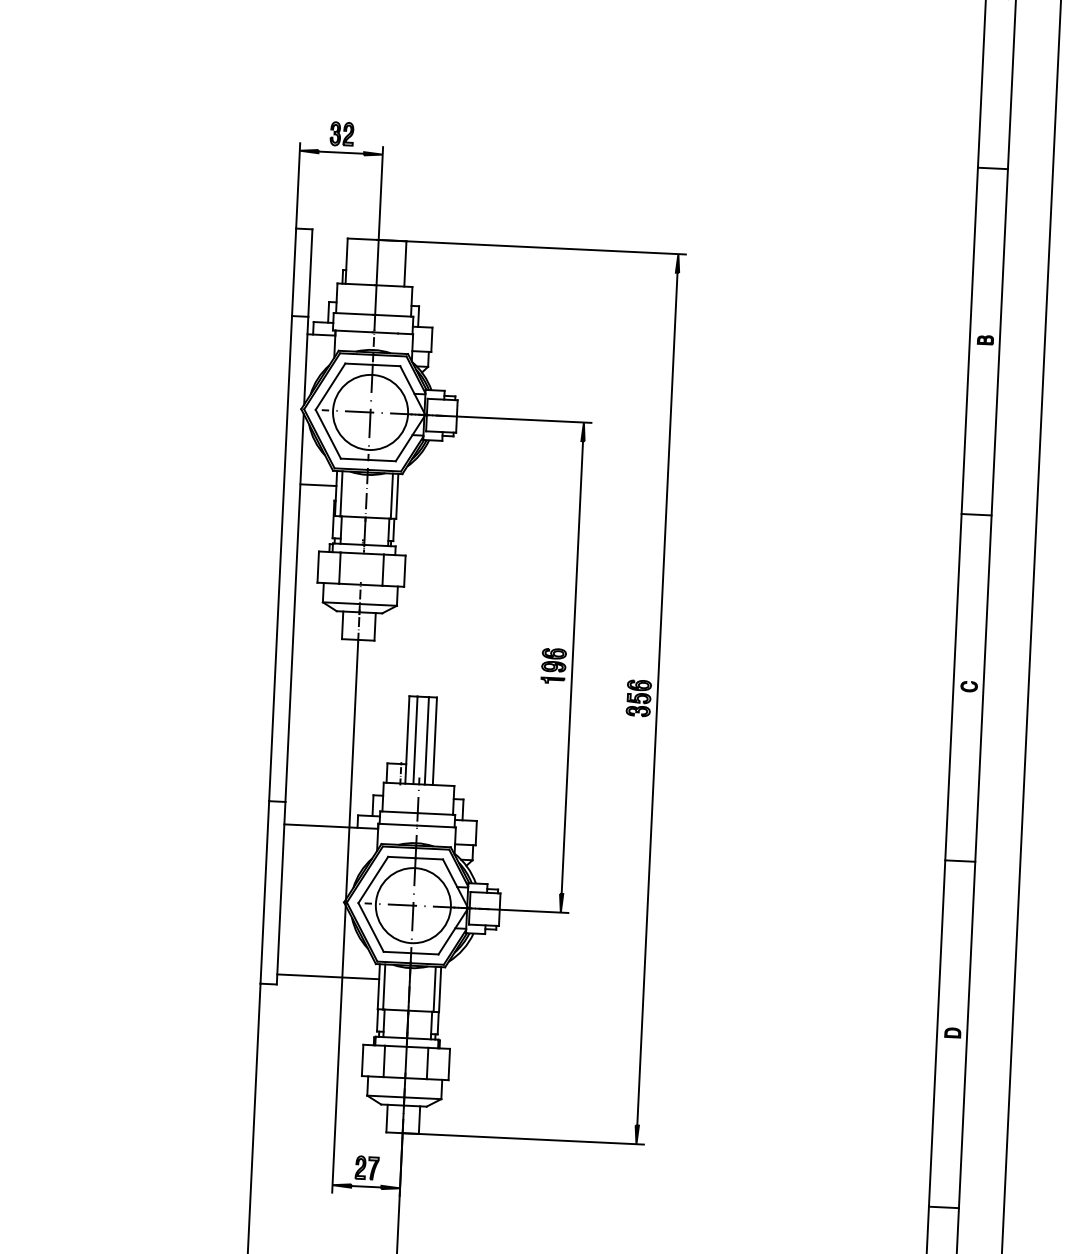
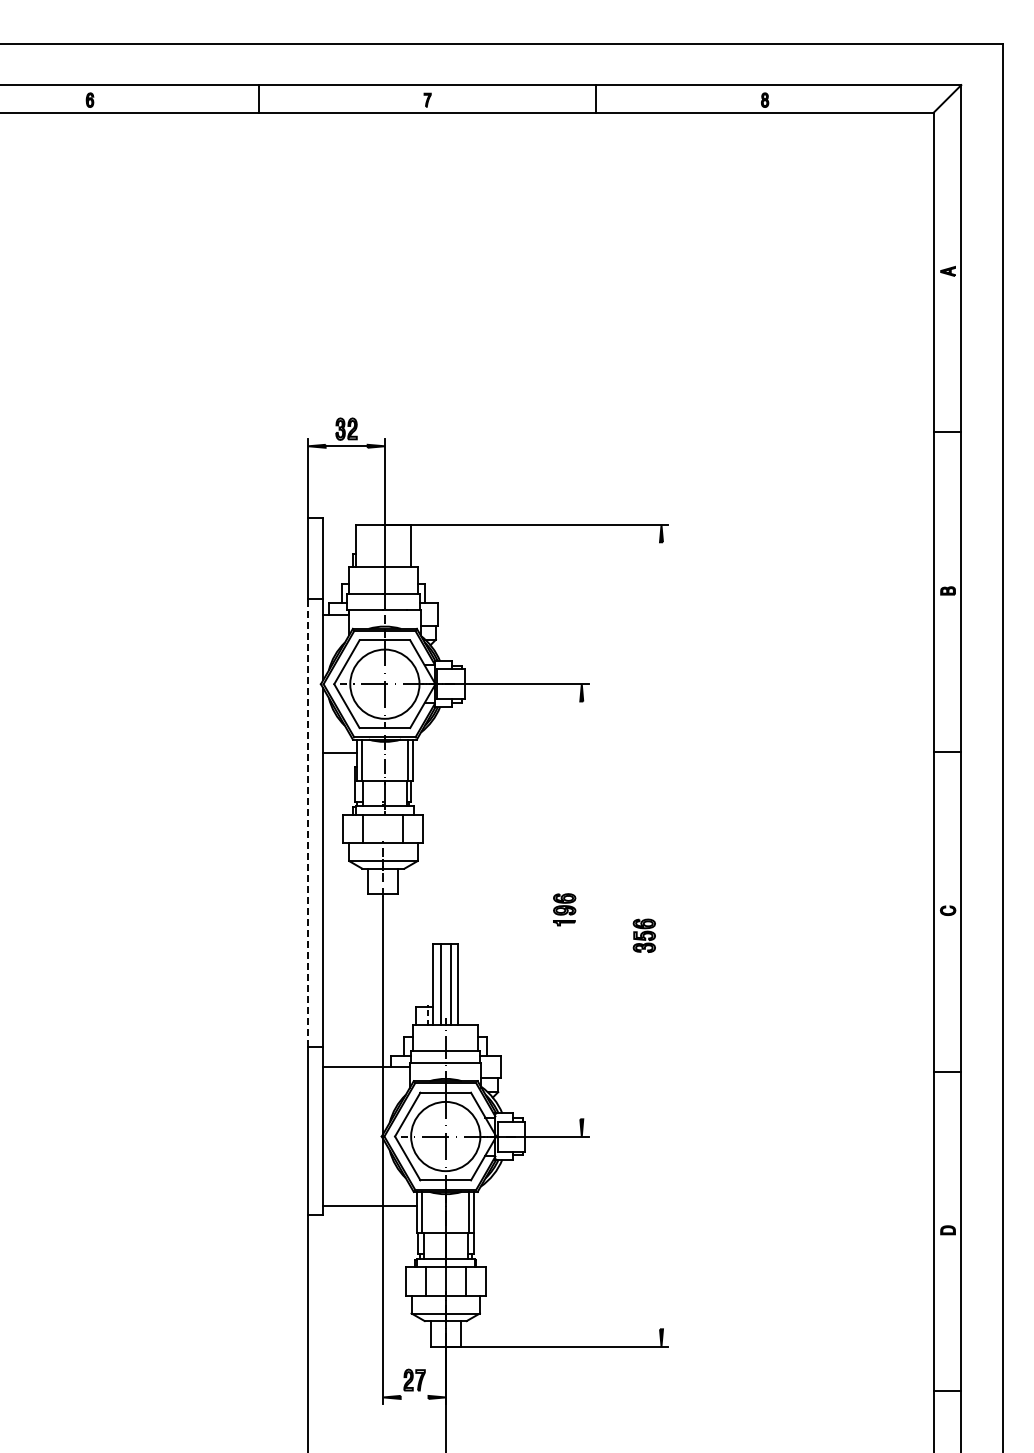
line: (280, 558) -> (308, 822), solid -> dashed
line: (572, 667) -> (581, 910), removed
line: (657, 698) -> (661, 935), removed
line: (366, 1186) -> (414, 1397), removed

